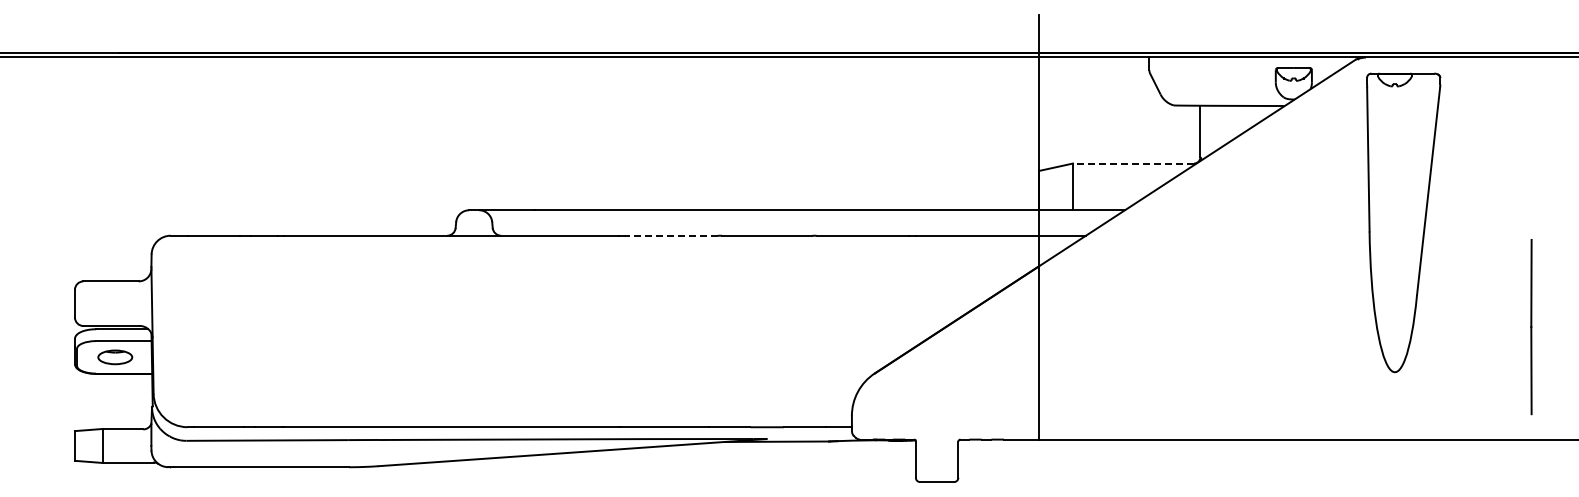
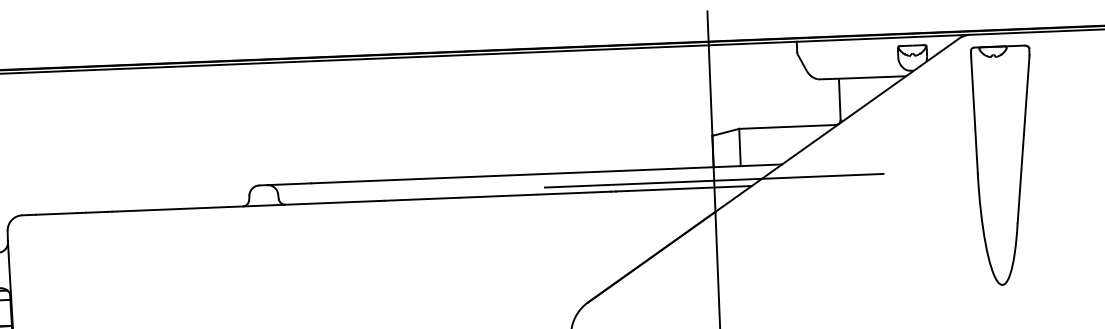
line: (1133, 163) -> (787, 126), dashed -> solid
line: (1038, 227) -> (713, 180), added
line: (670, 235) -> (420, 199), dashed -> solid

